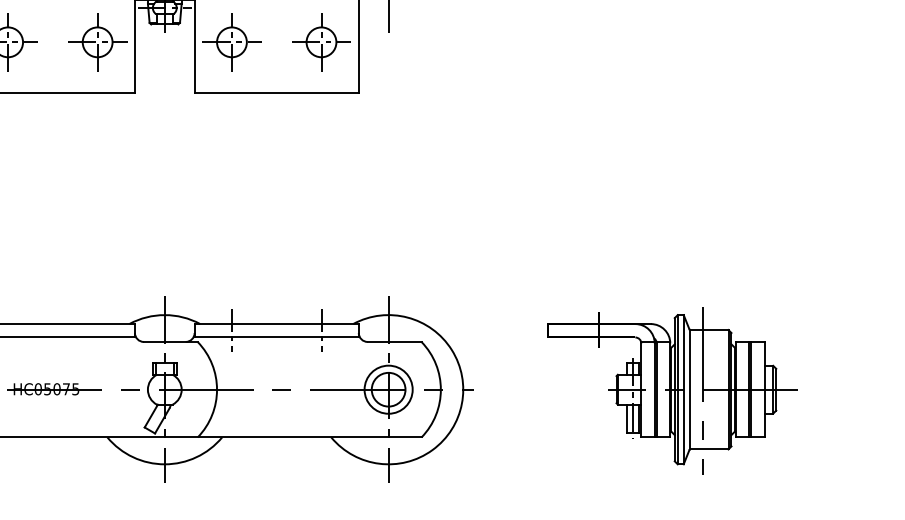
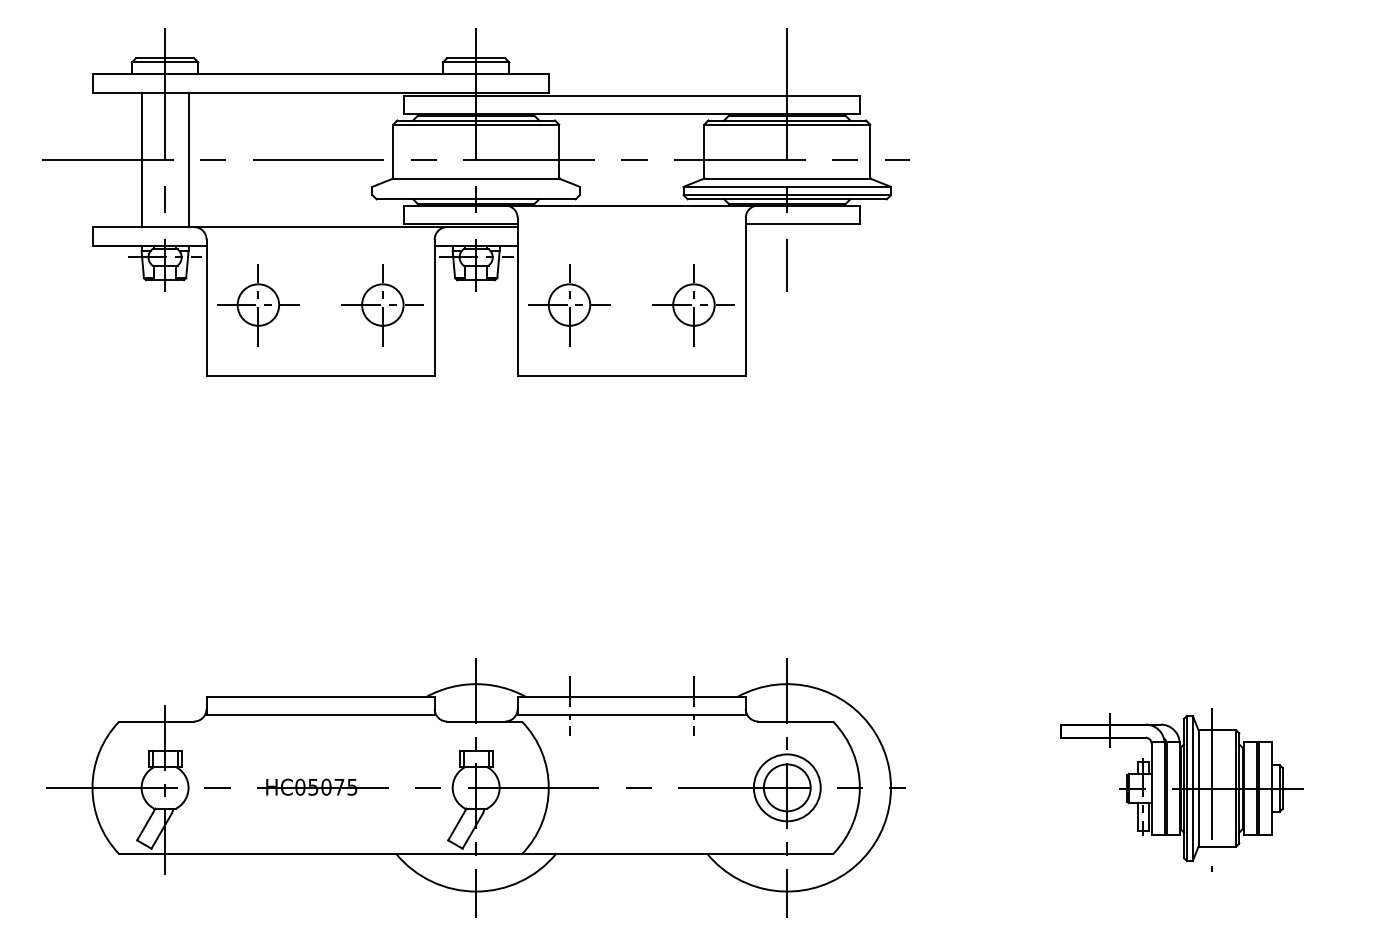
part: (672, 390) -> (1181, 789), size x0.7

